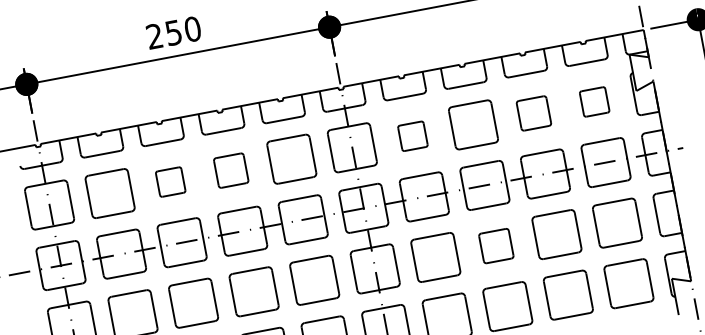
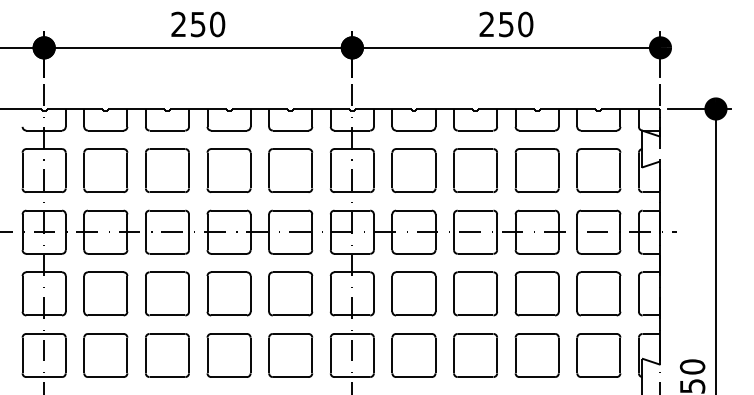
part: (594, 101) -> (598, 170), size x1.67
part: (533, 113) -> (536, 170), size x1.43
part: (412, 136) -> (413, 170), size x1.67
part: (230, 170) -> (228, 170), size x1.43
part: (170, 182) -> (167, 170), size x1.67
part: (496, 245) -> (475, 293), size x1.43

